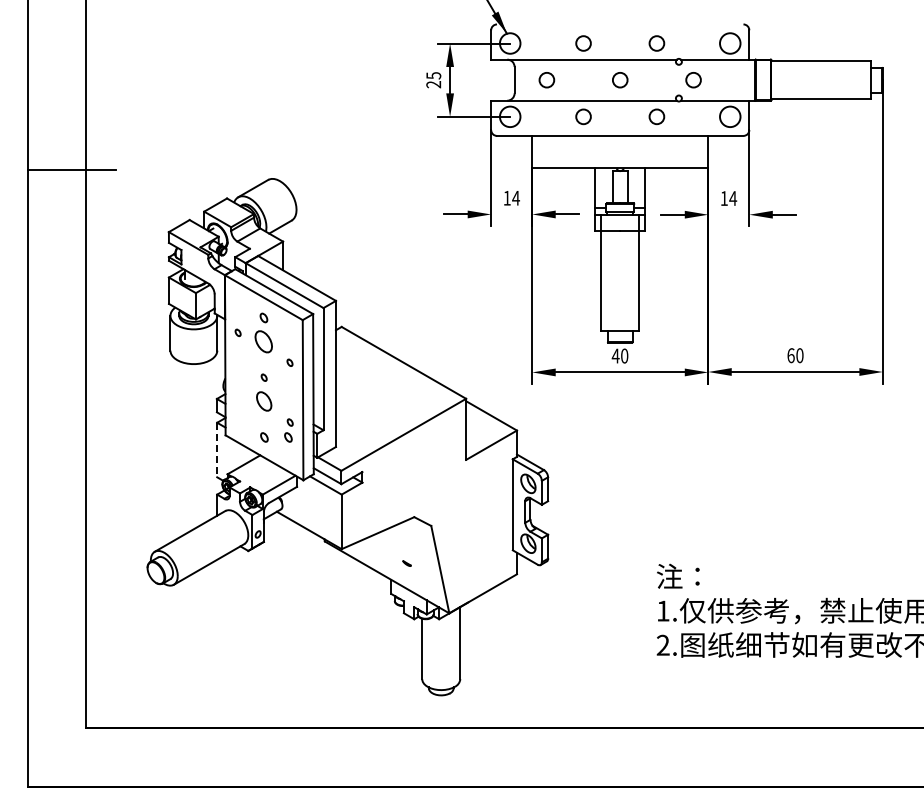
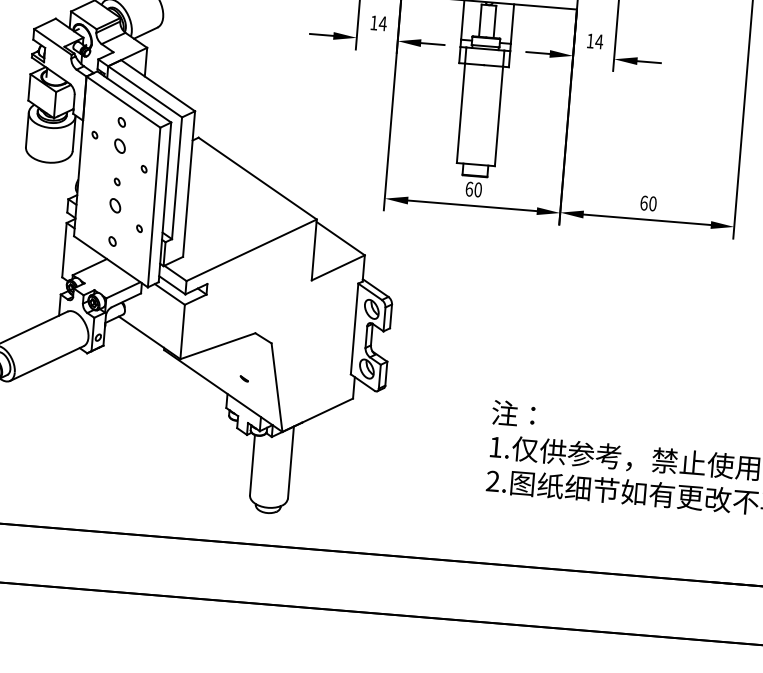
part: (264, 341) -> (120, 145), size x0.62
text: (615, 355) -> (469, 188), 40 -> 60
part: (264, 401) -> (115, 205), size x0.71
part: (288, 437) -> (136, 243), removed
line: (217, 450) -> (64, 250), dashed -> solid

